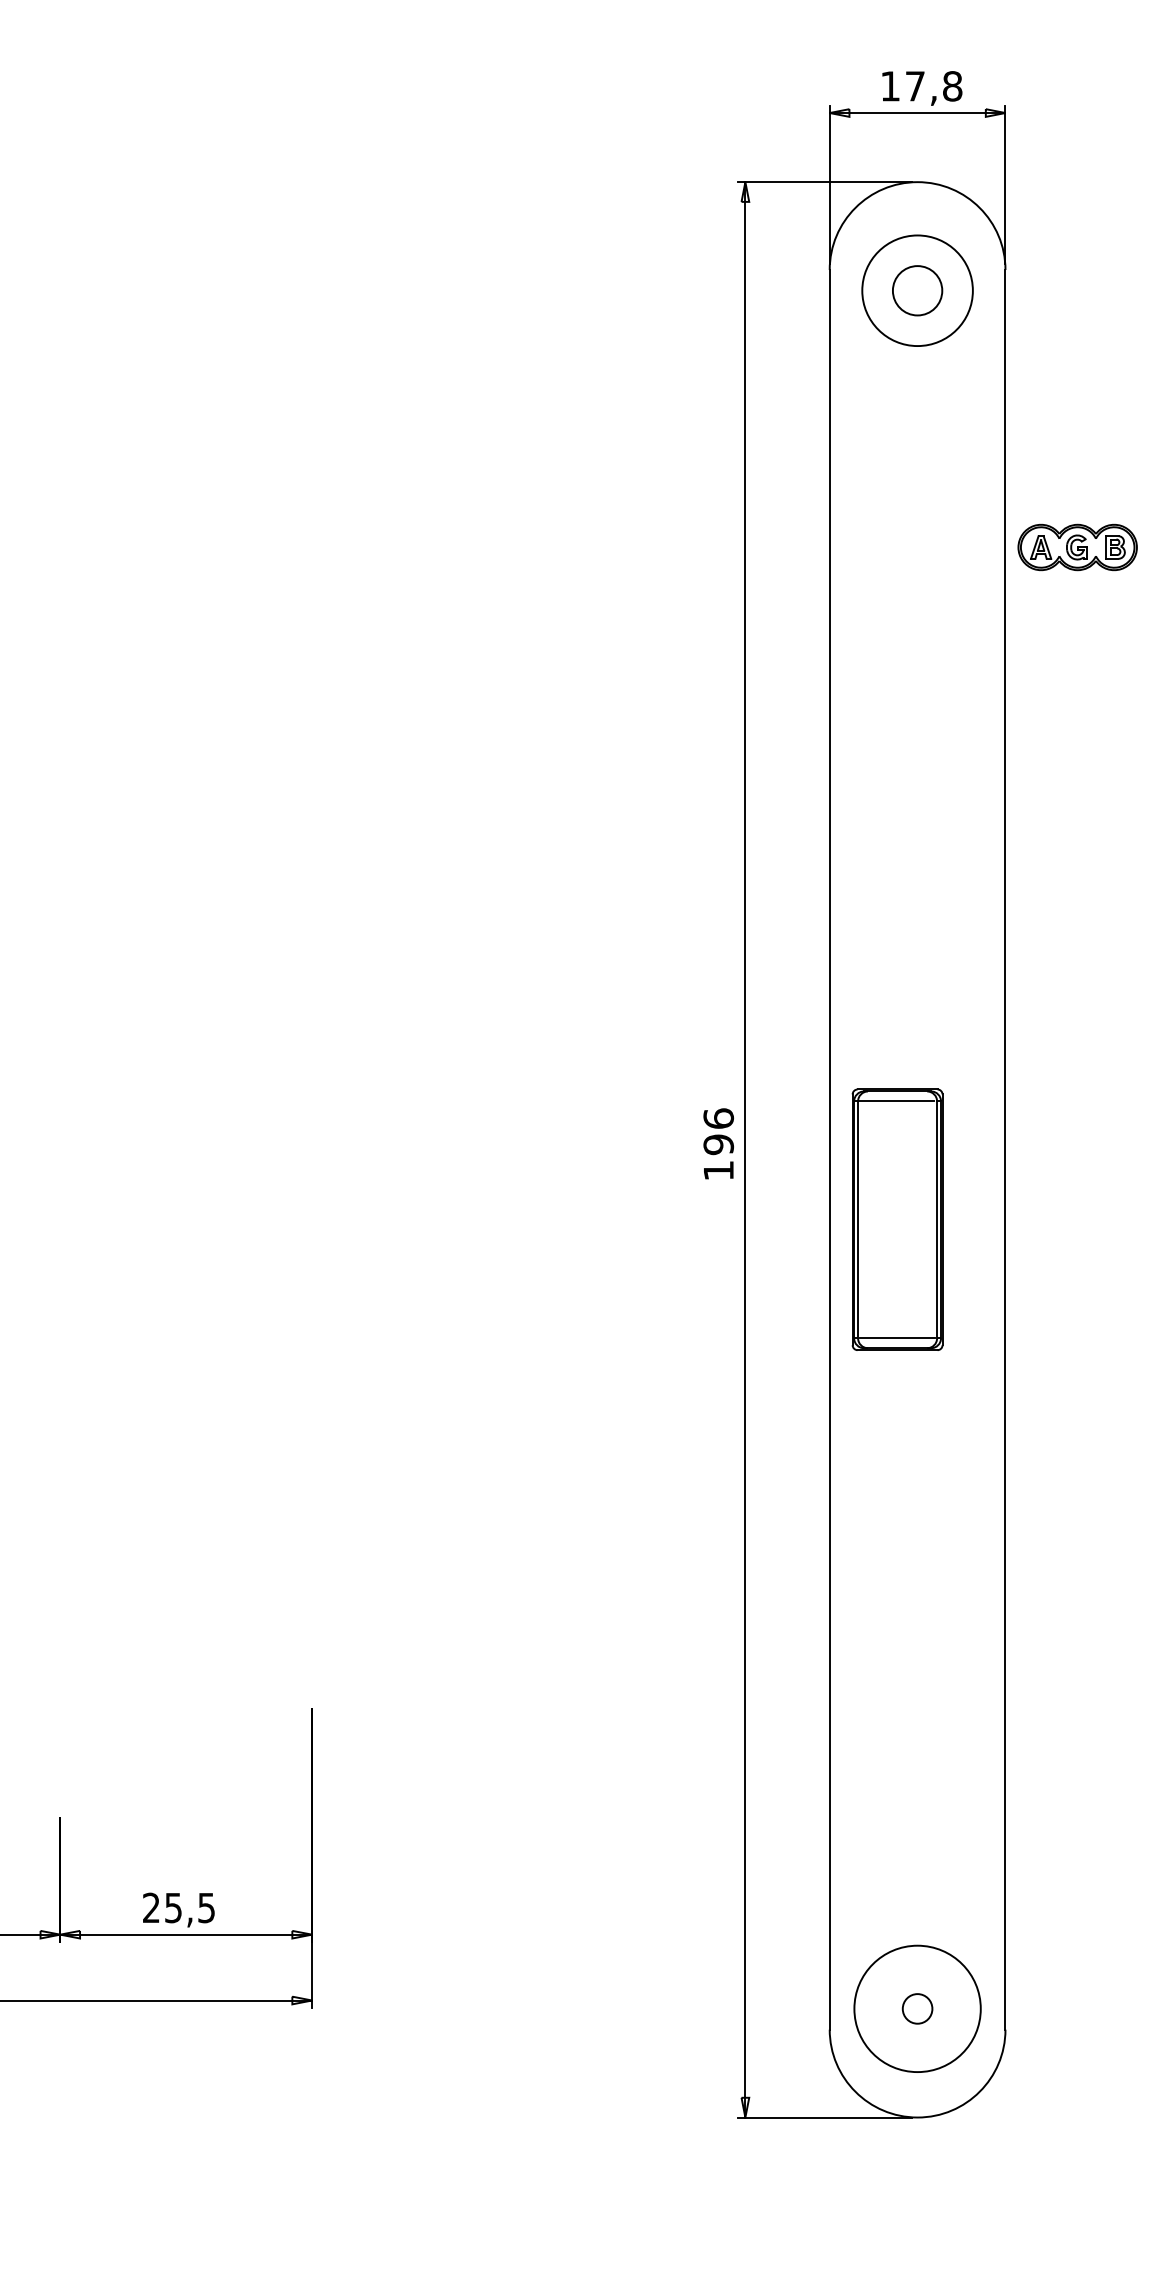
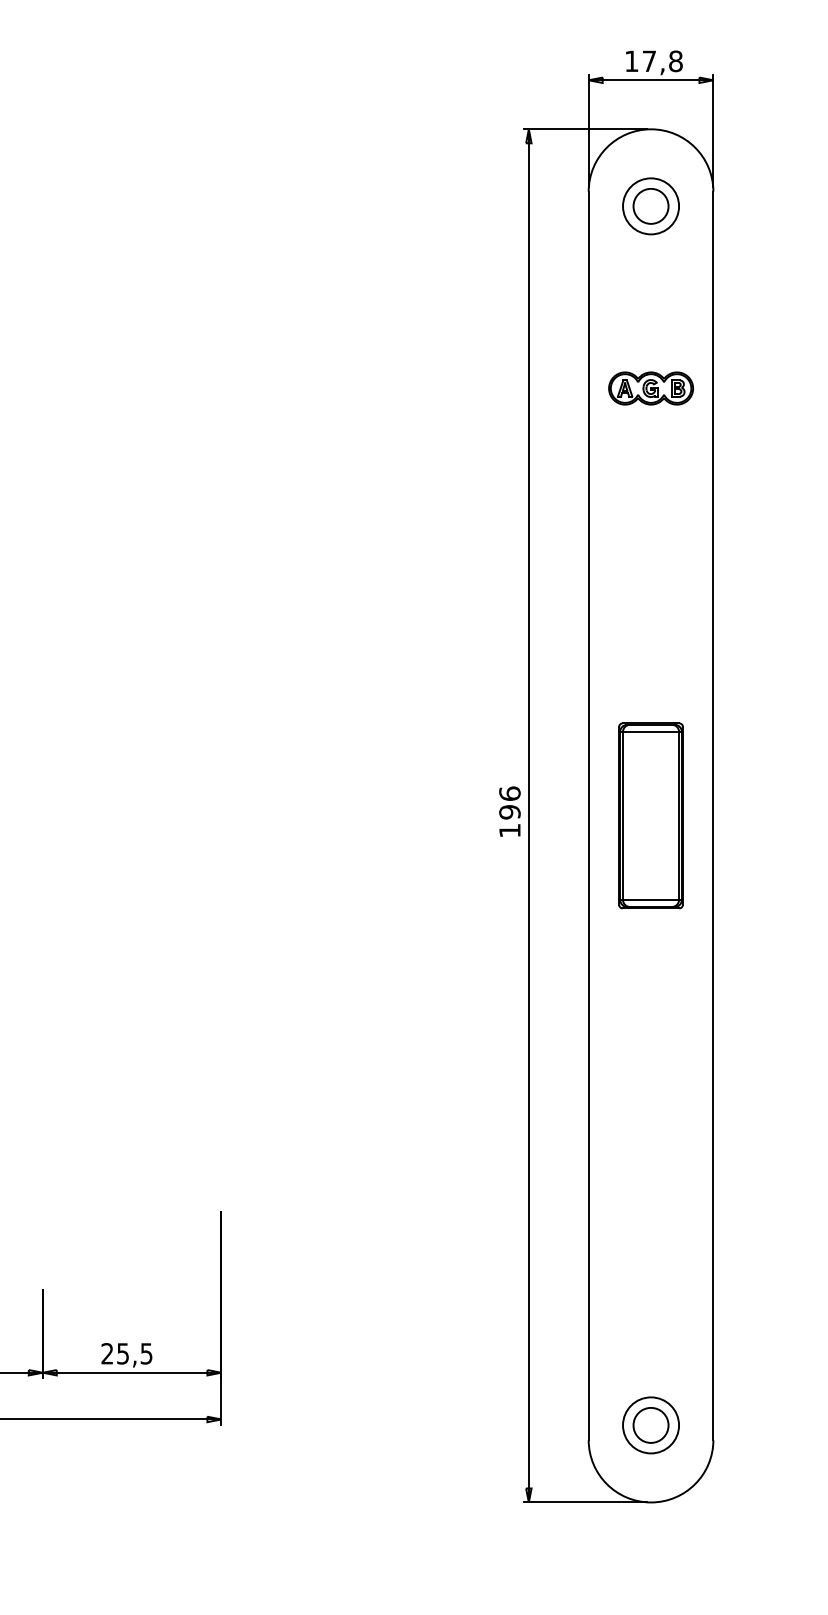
circle: (917, 290) -> (650, 206), size x0.71
part: (1077, 547) -> (650, 388), moved
part: (897, 1219) -> (650, 815), moved
circle: (917, 2008) -> (650, 1425), size x0.62
circle: (917, 2008) -> (650, 1425), size x1.67

